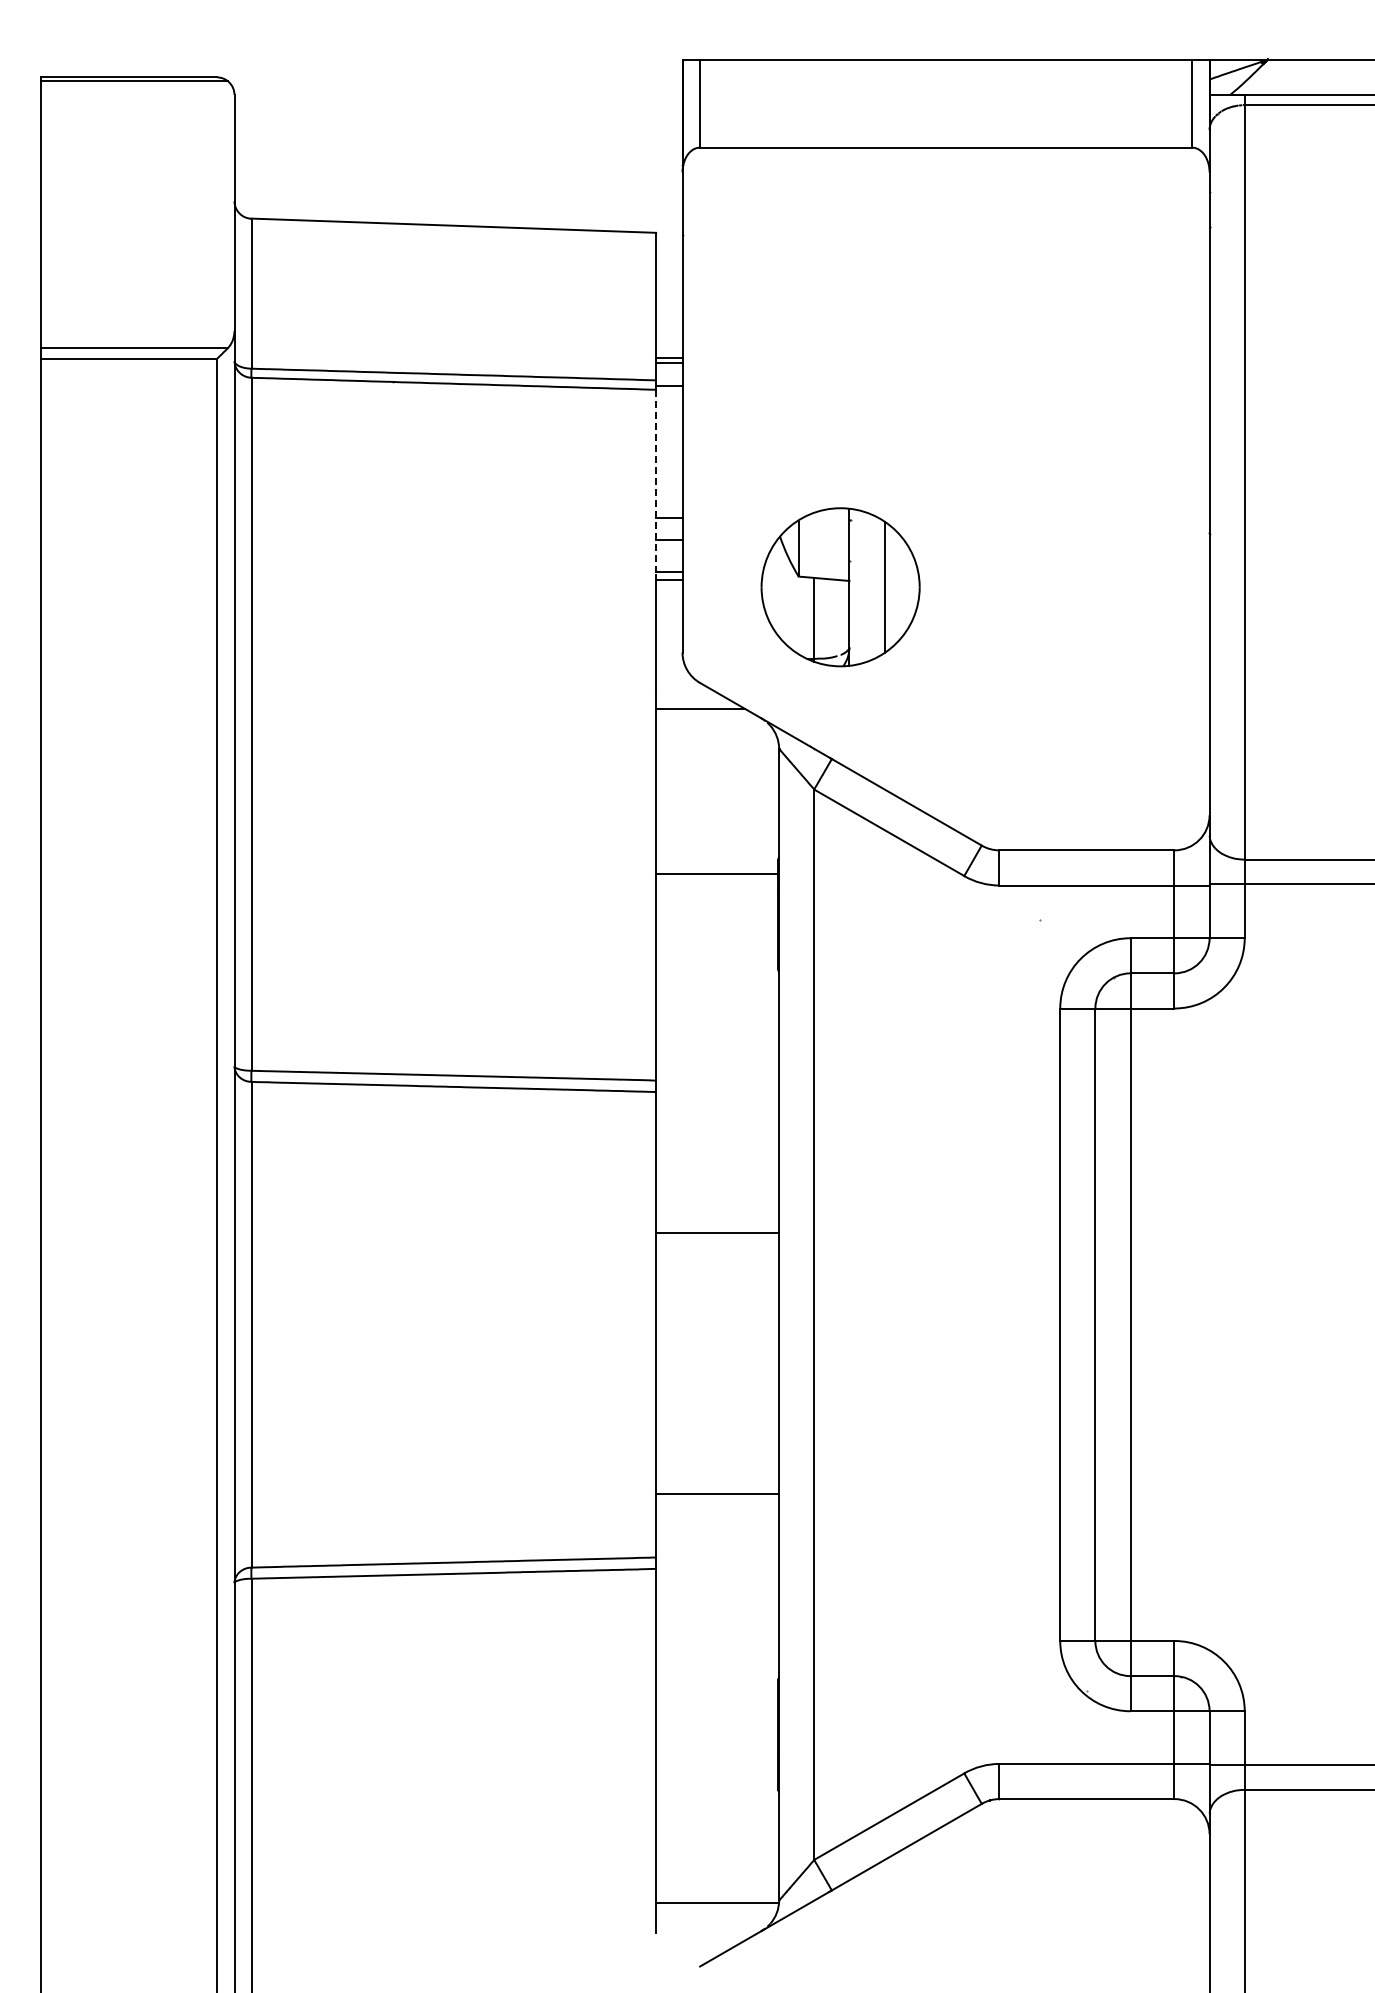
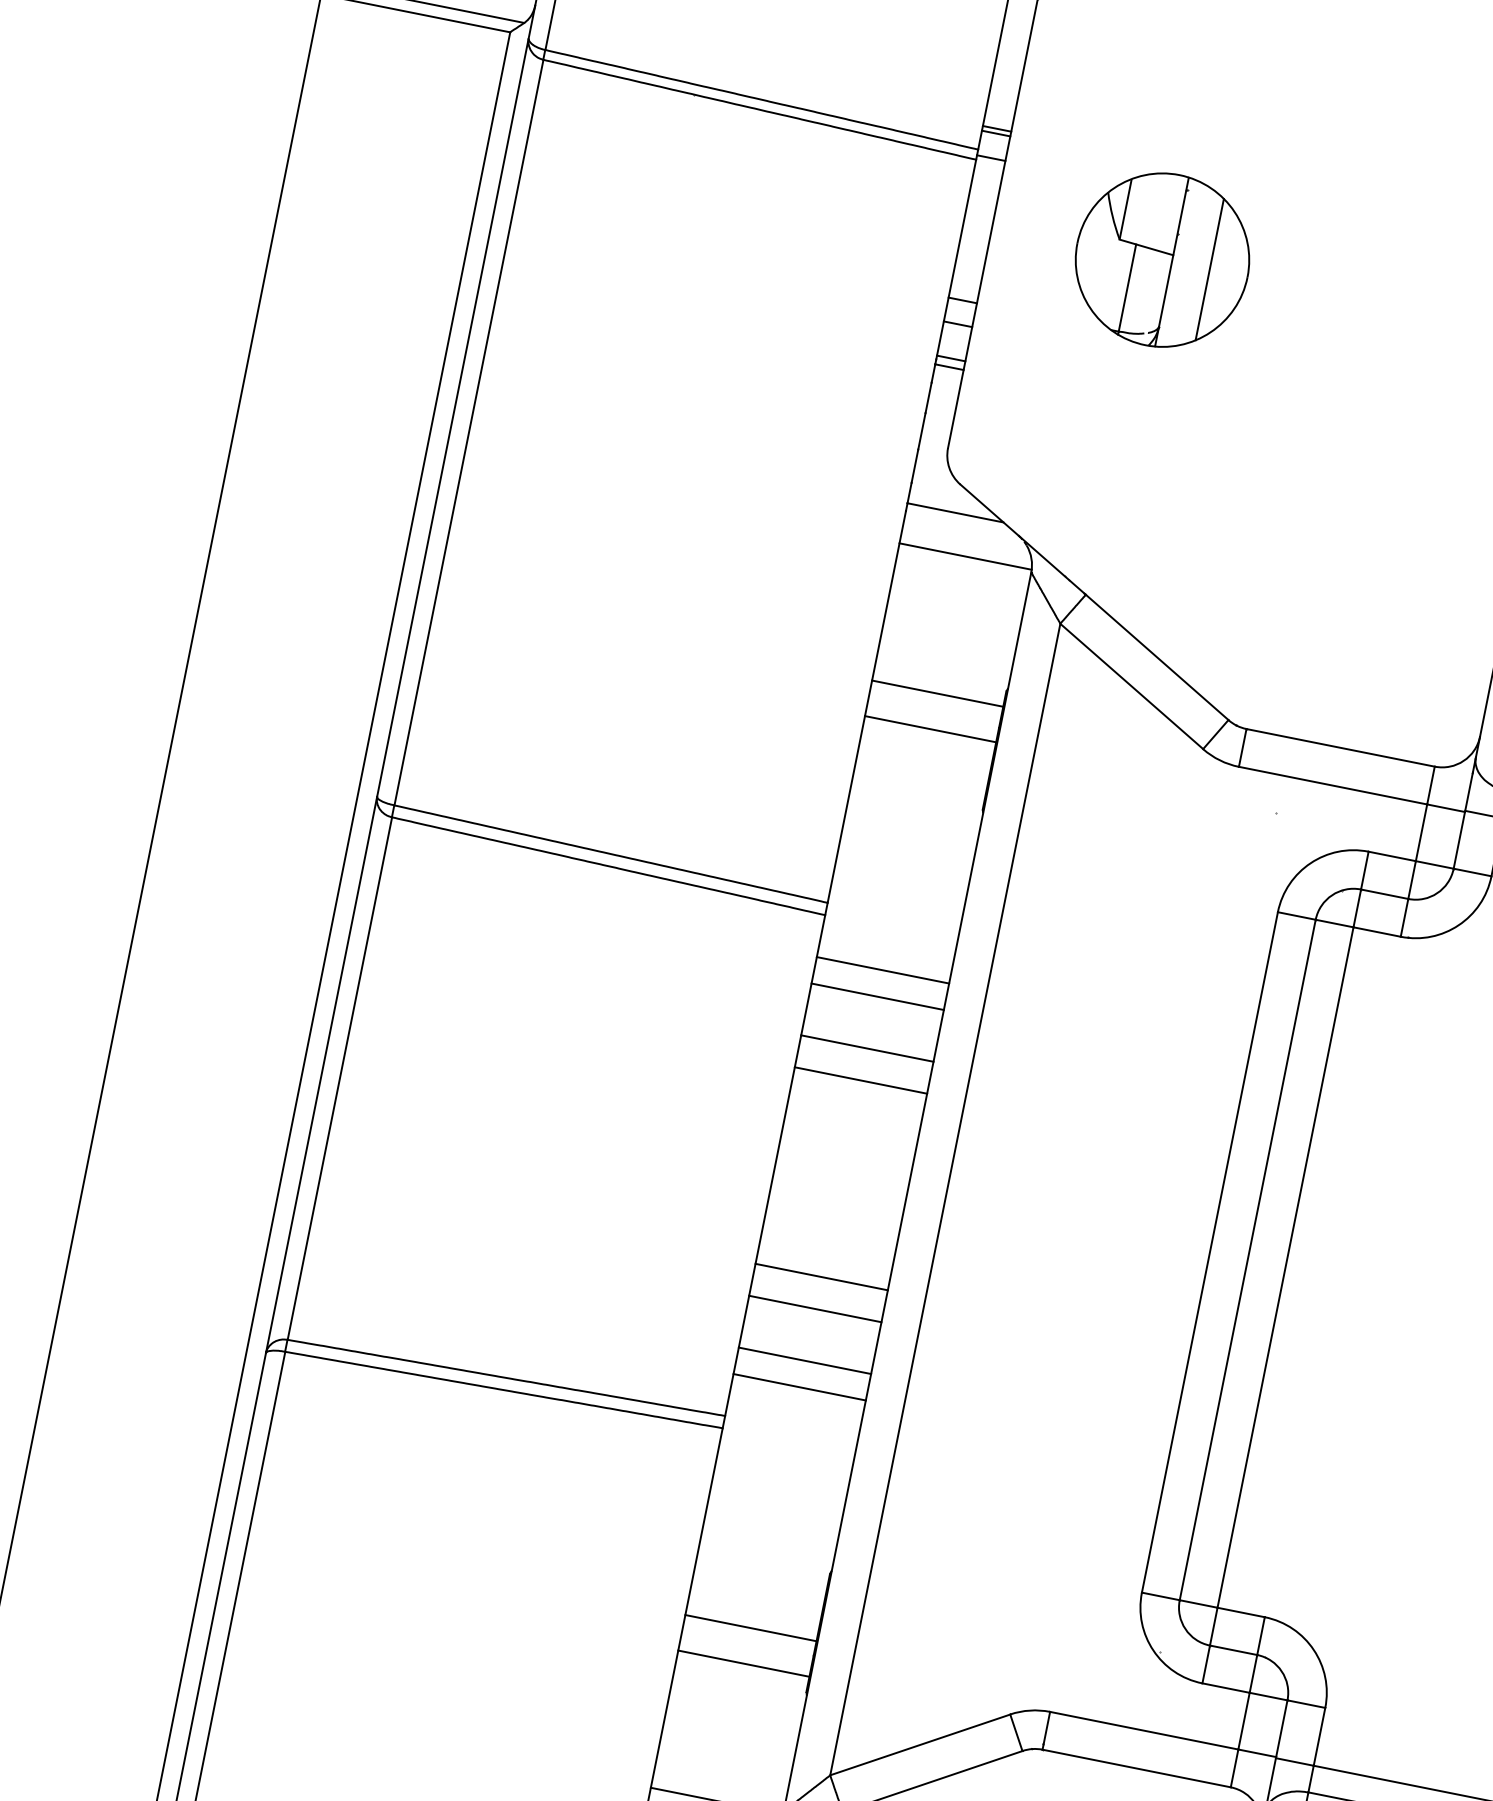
line: (656, 482) -> (956, 259), dashed -> solid
part: (840, 587) -> (1162, 260), moved
line: (717, 746) -> (965, 556), added
line: (717, 906) -> (931, 728), added
line: (717, 1130) -> (882, 969), added
line: (717, 1155) -> (877, 996), added
line: (717, 1203) -> (867, 1048), added
line: (717, 1416) -> (821, 1277), added
line: (717, 1445) -> (815, 1308), added
line: (717, 1518) -> (799, 1387), added
line: (717, 1742) -> (751, 1628), added
line: (717, 1775) -> (744, 1663), added

